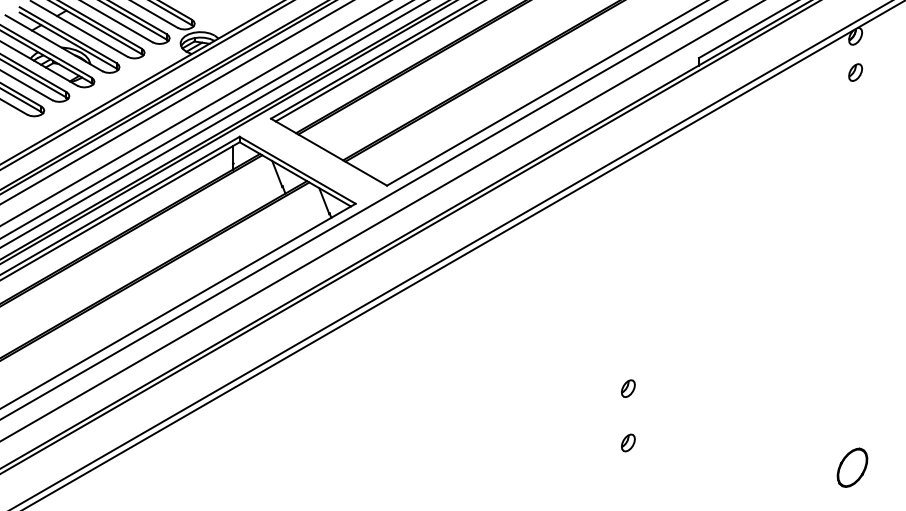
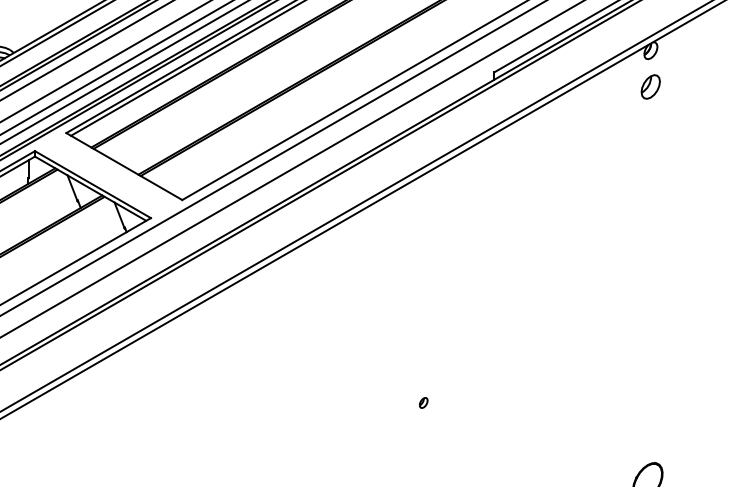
part: (855, 72) -> (650, 86), size x1.4
part: (628, 388) -> (423, 402), size x0.6
part: (628, 442) -> (423, 456), removed

